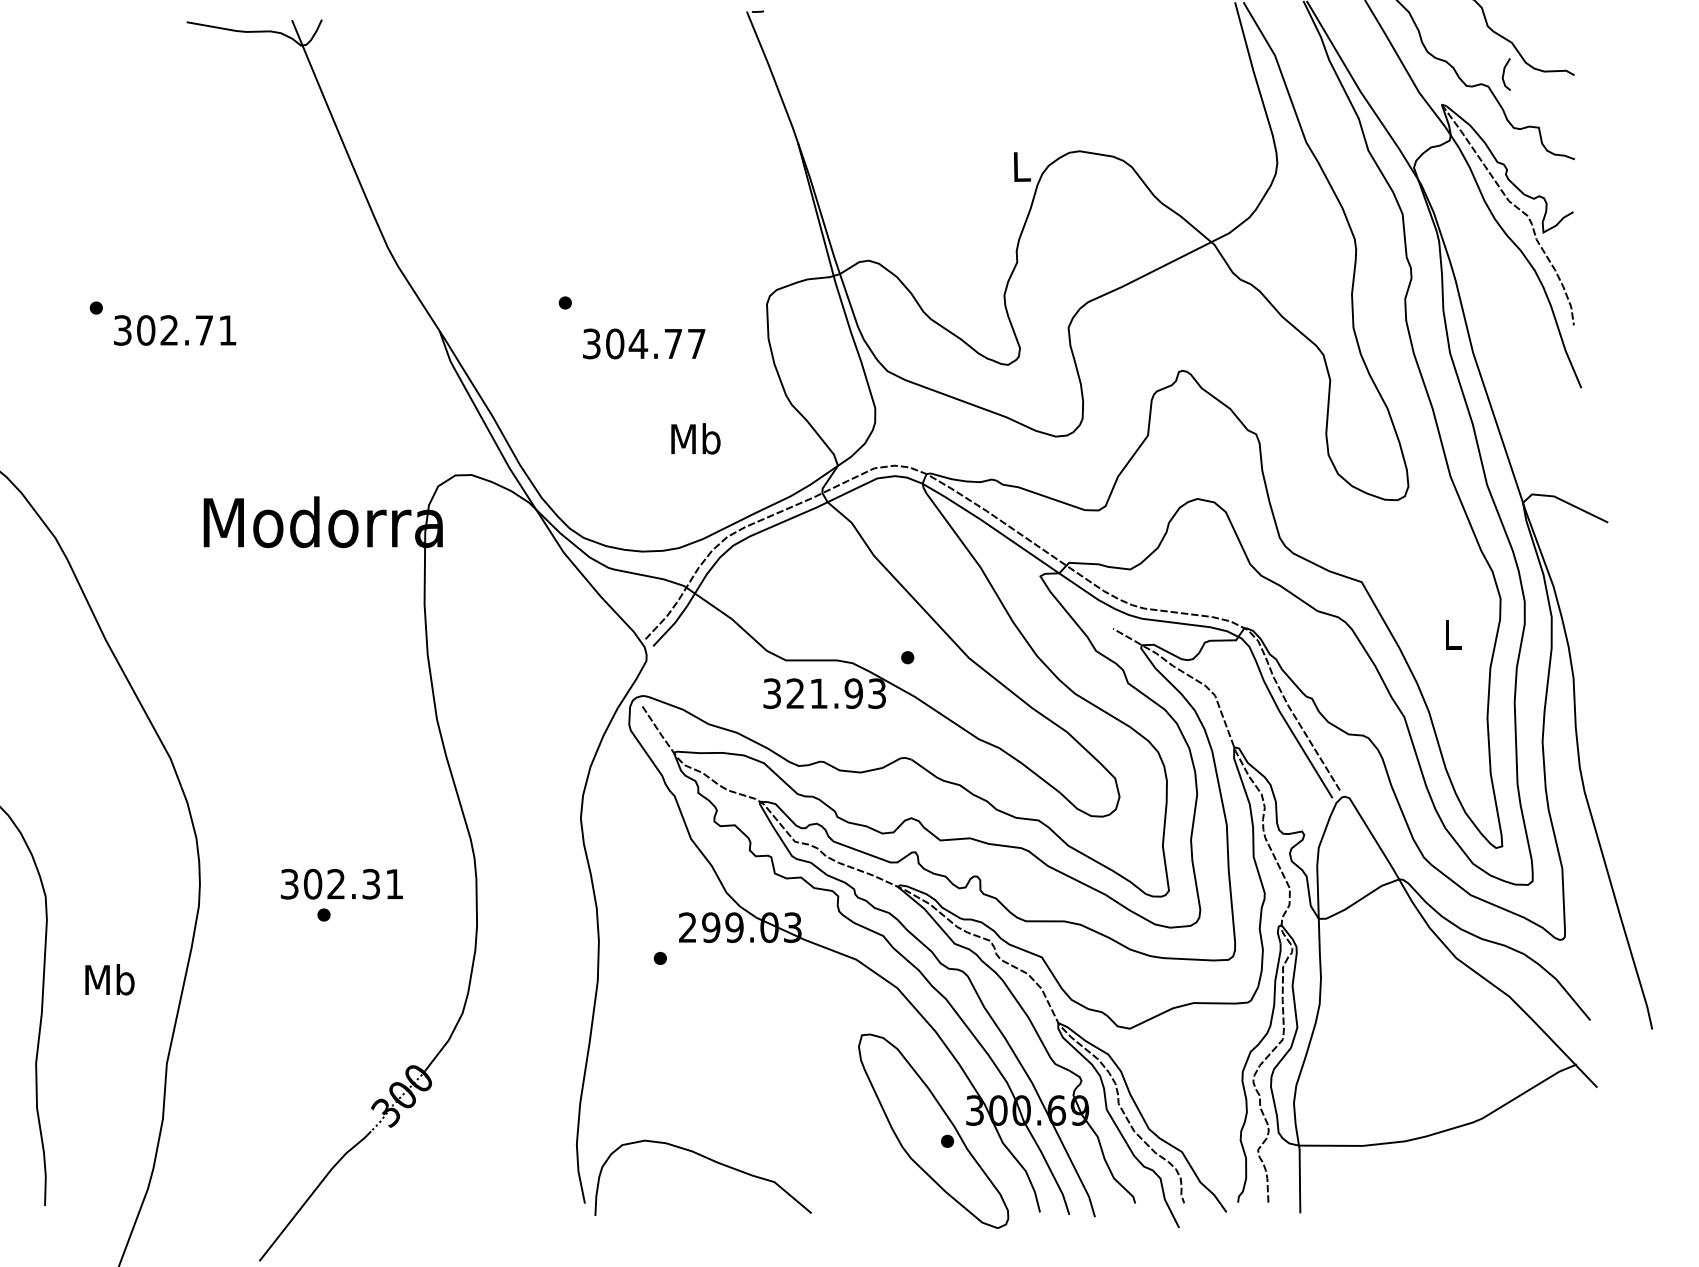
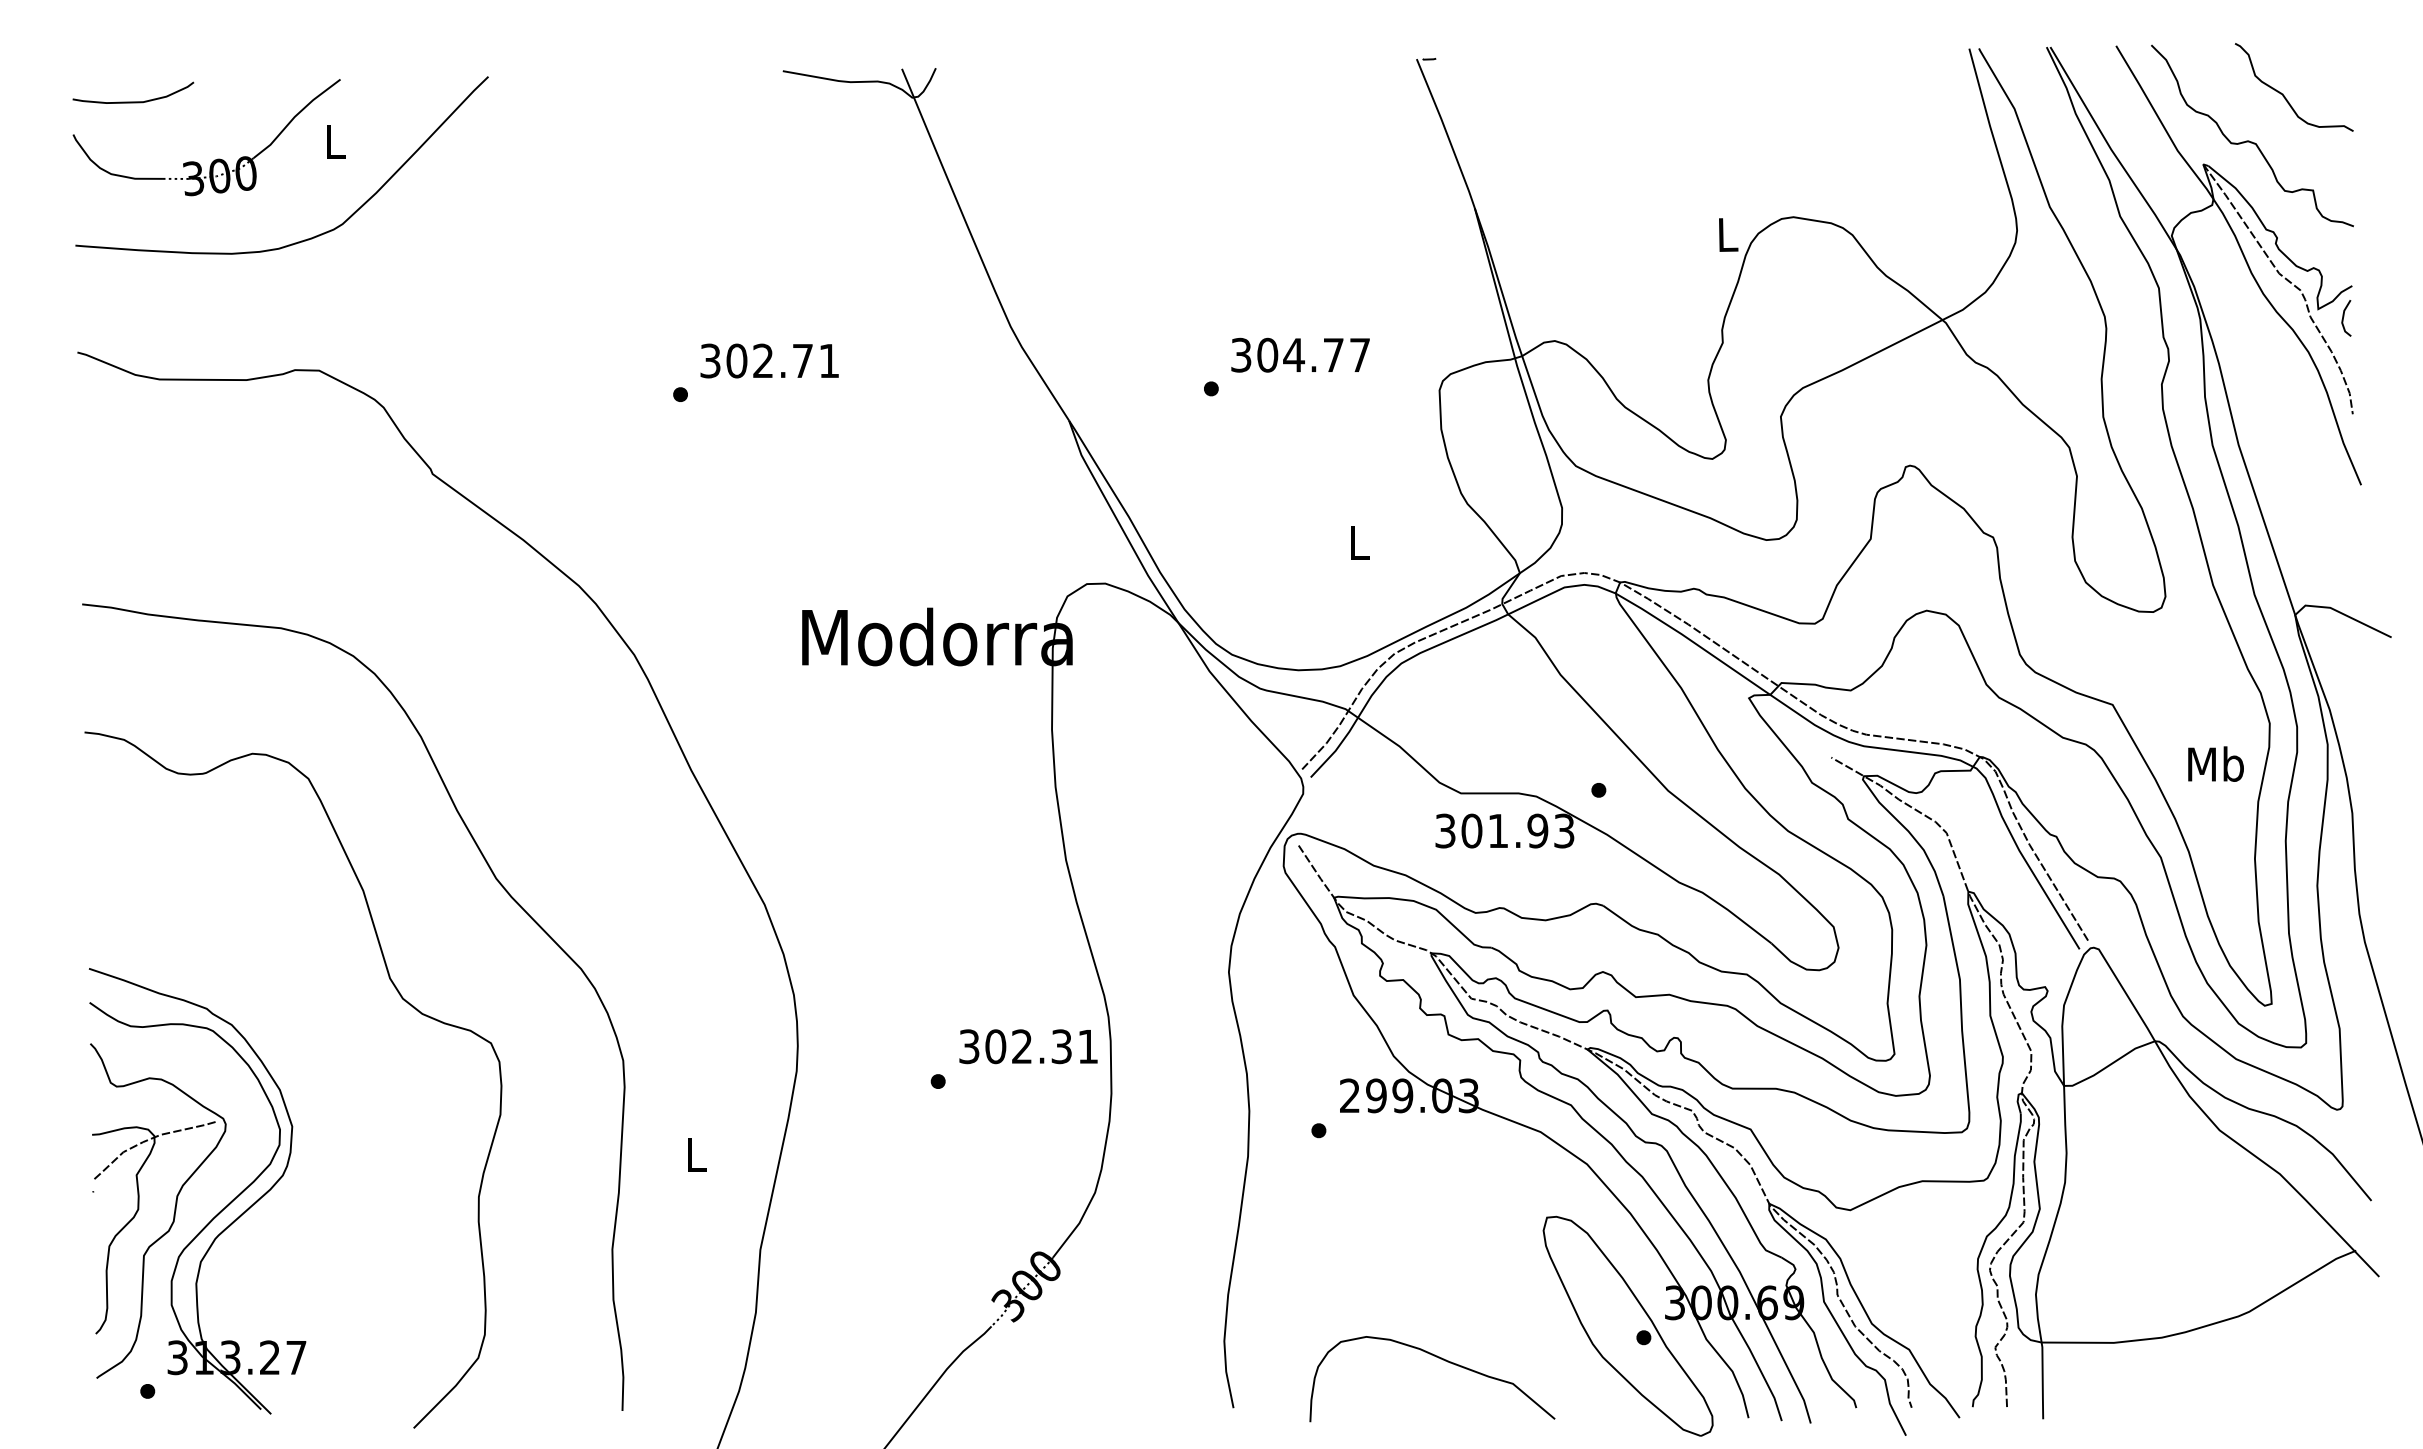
line: (1504, 72) -> (2344, 316), moved
text: (174, 330) -> (769, 360), moved
text: (644, 343) -> (1300, 354), moved
text: (696, 438) -> (1359, 542), Mb -> L
text: (1452, 633) -> (2215, 763), L -> Mb
text: (795, 693) -> (1471, 830), 321.93 -> 301.93
text: (341, 884) -> (1028, 1046), moved
text: (109, 979) -> (695, 1154), Mb -> L
curve: (710, 1160) -> (1440, 1359), moved

